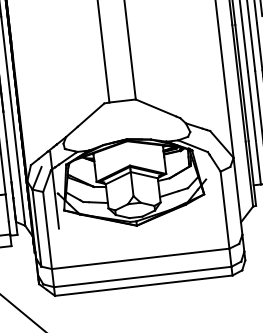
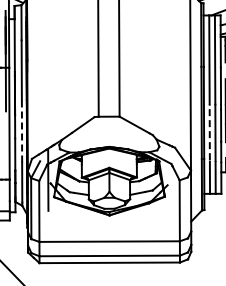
line: (251, 106) -> (209, 132), solid -> dashed
line: (15, 131) -> (22, 131), solid -> dashed

